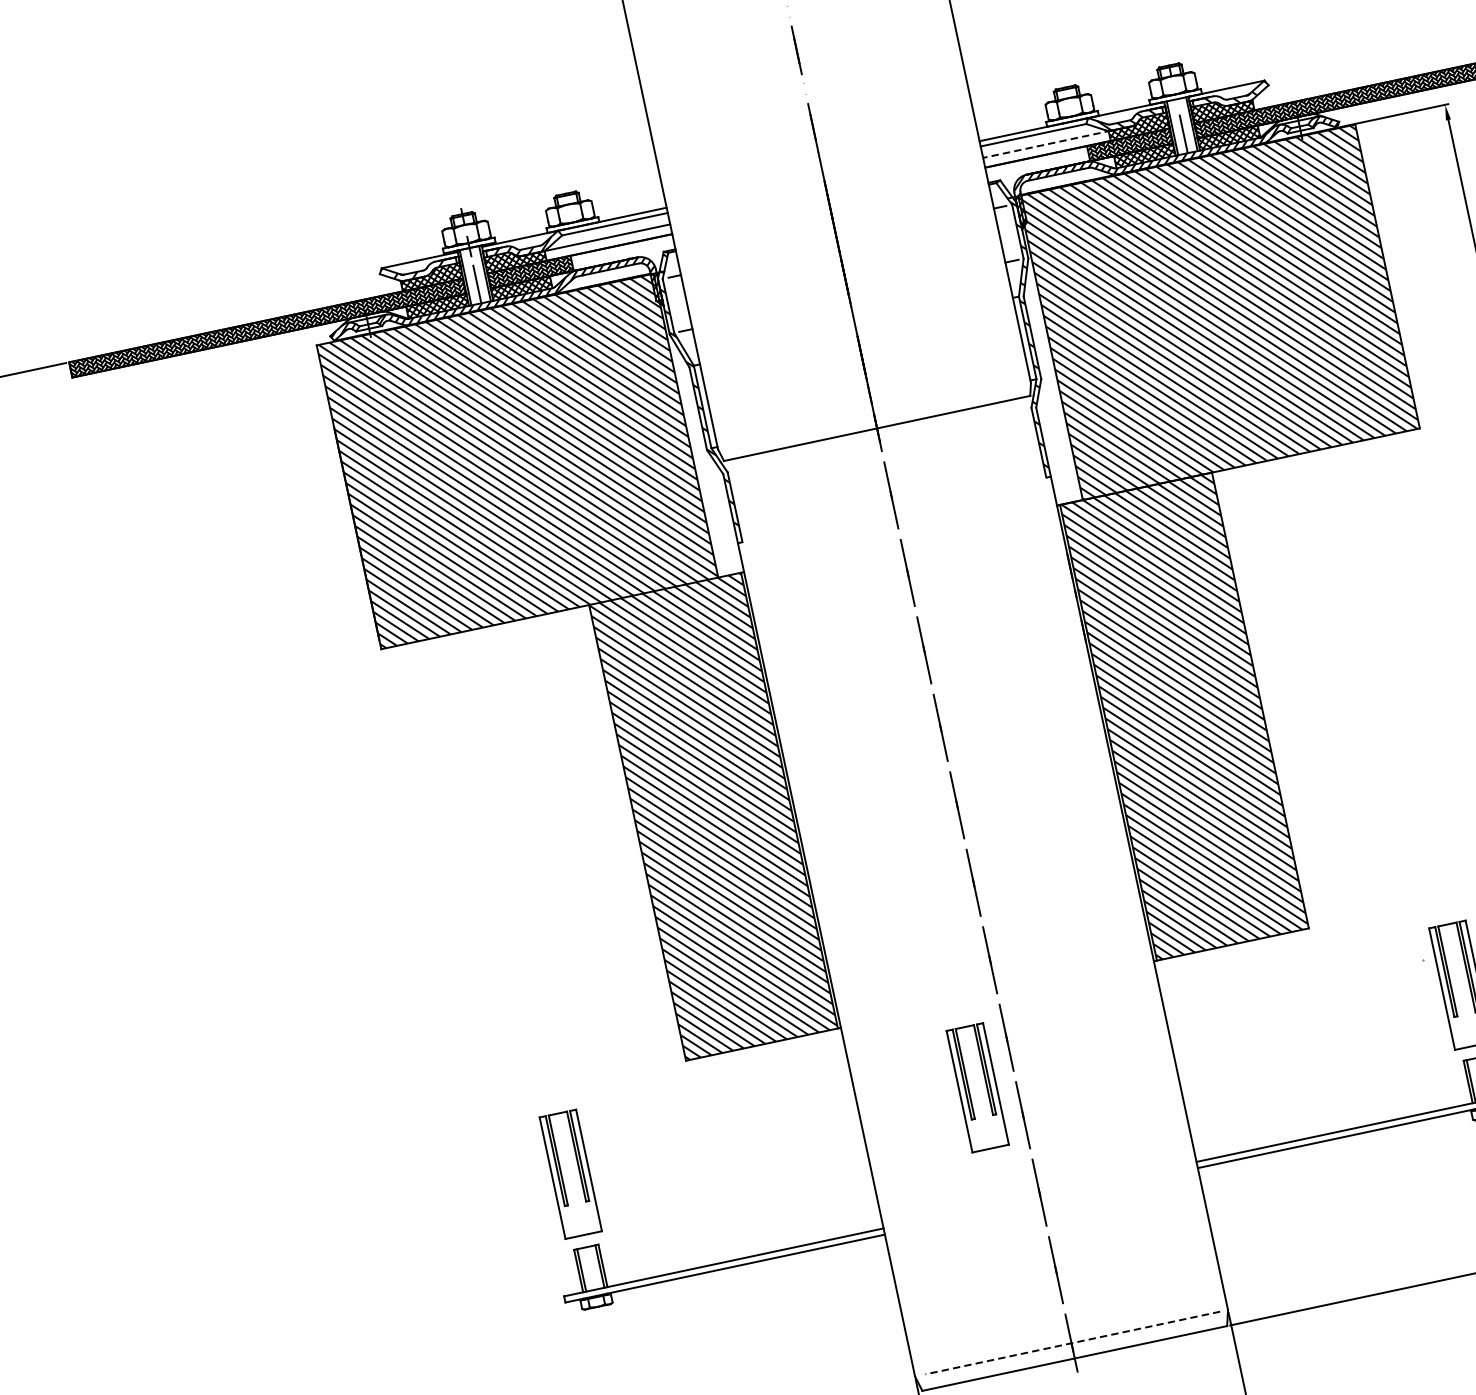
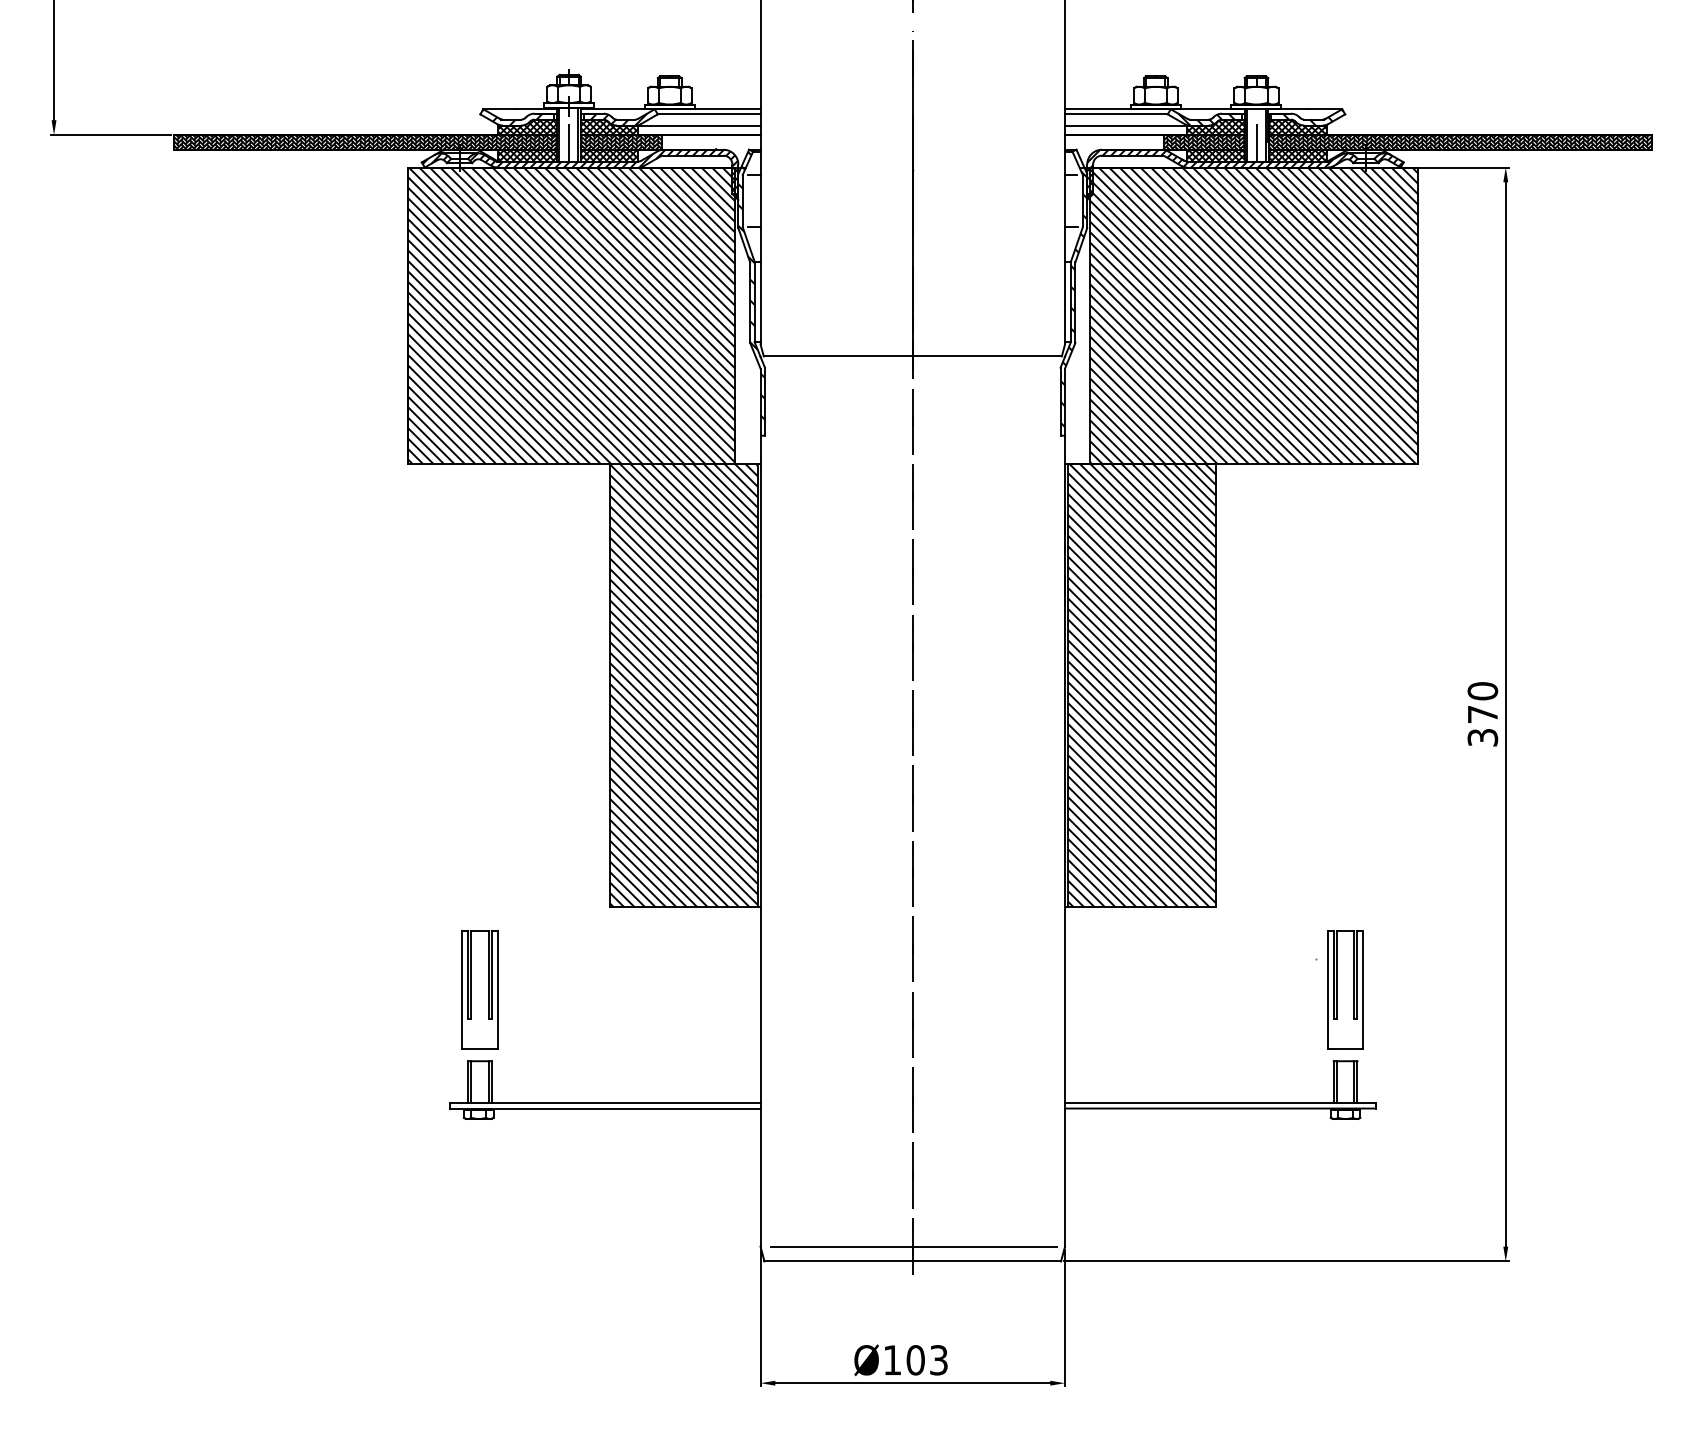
line: (1047, 144) -> (1127, 125), dashed -> solid
part: (977, 1087) -> (875, 989), removed
line: (1072, 1342) -> (913, 1246), dashed -> solid

